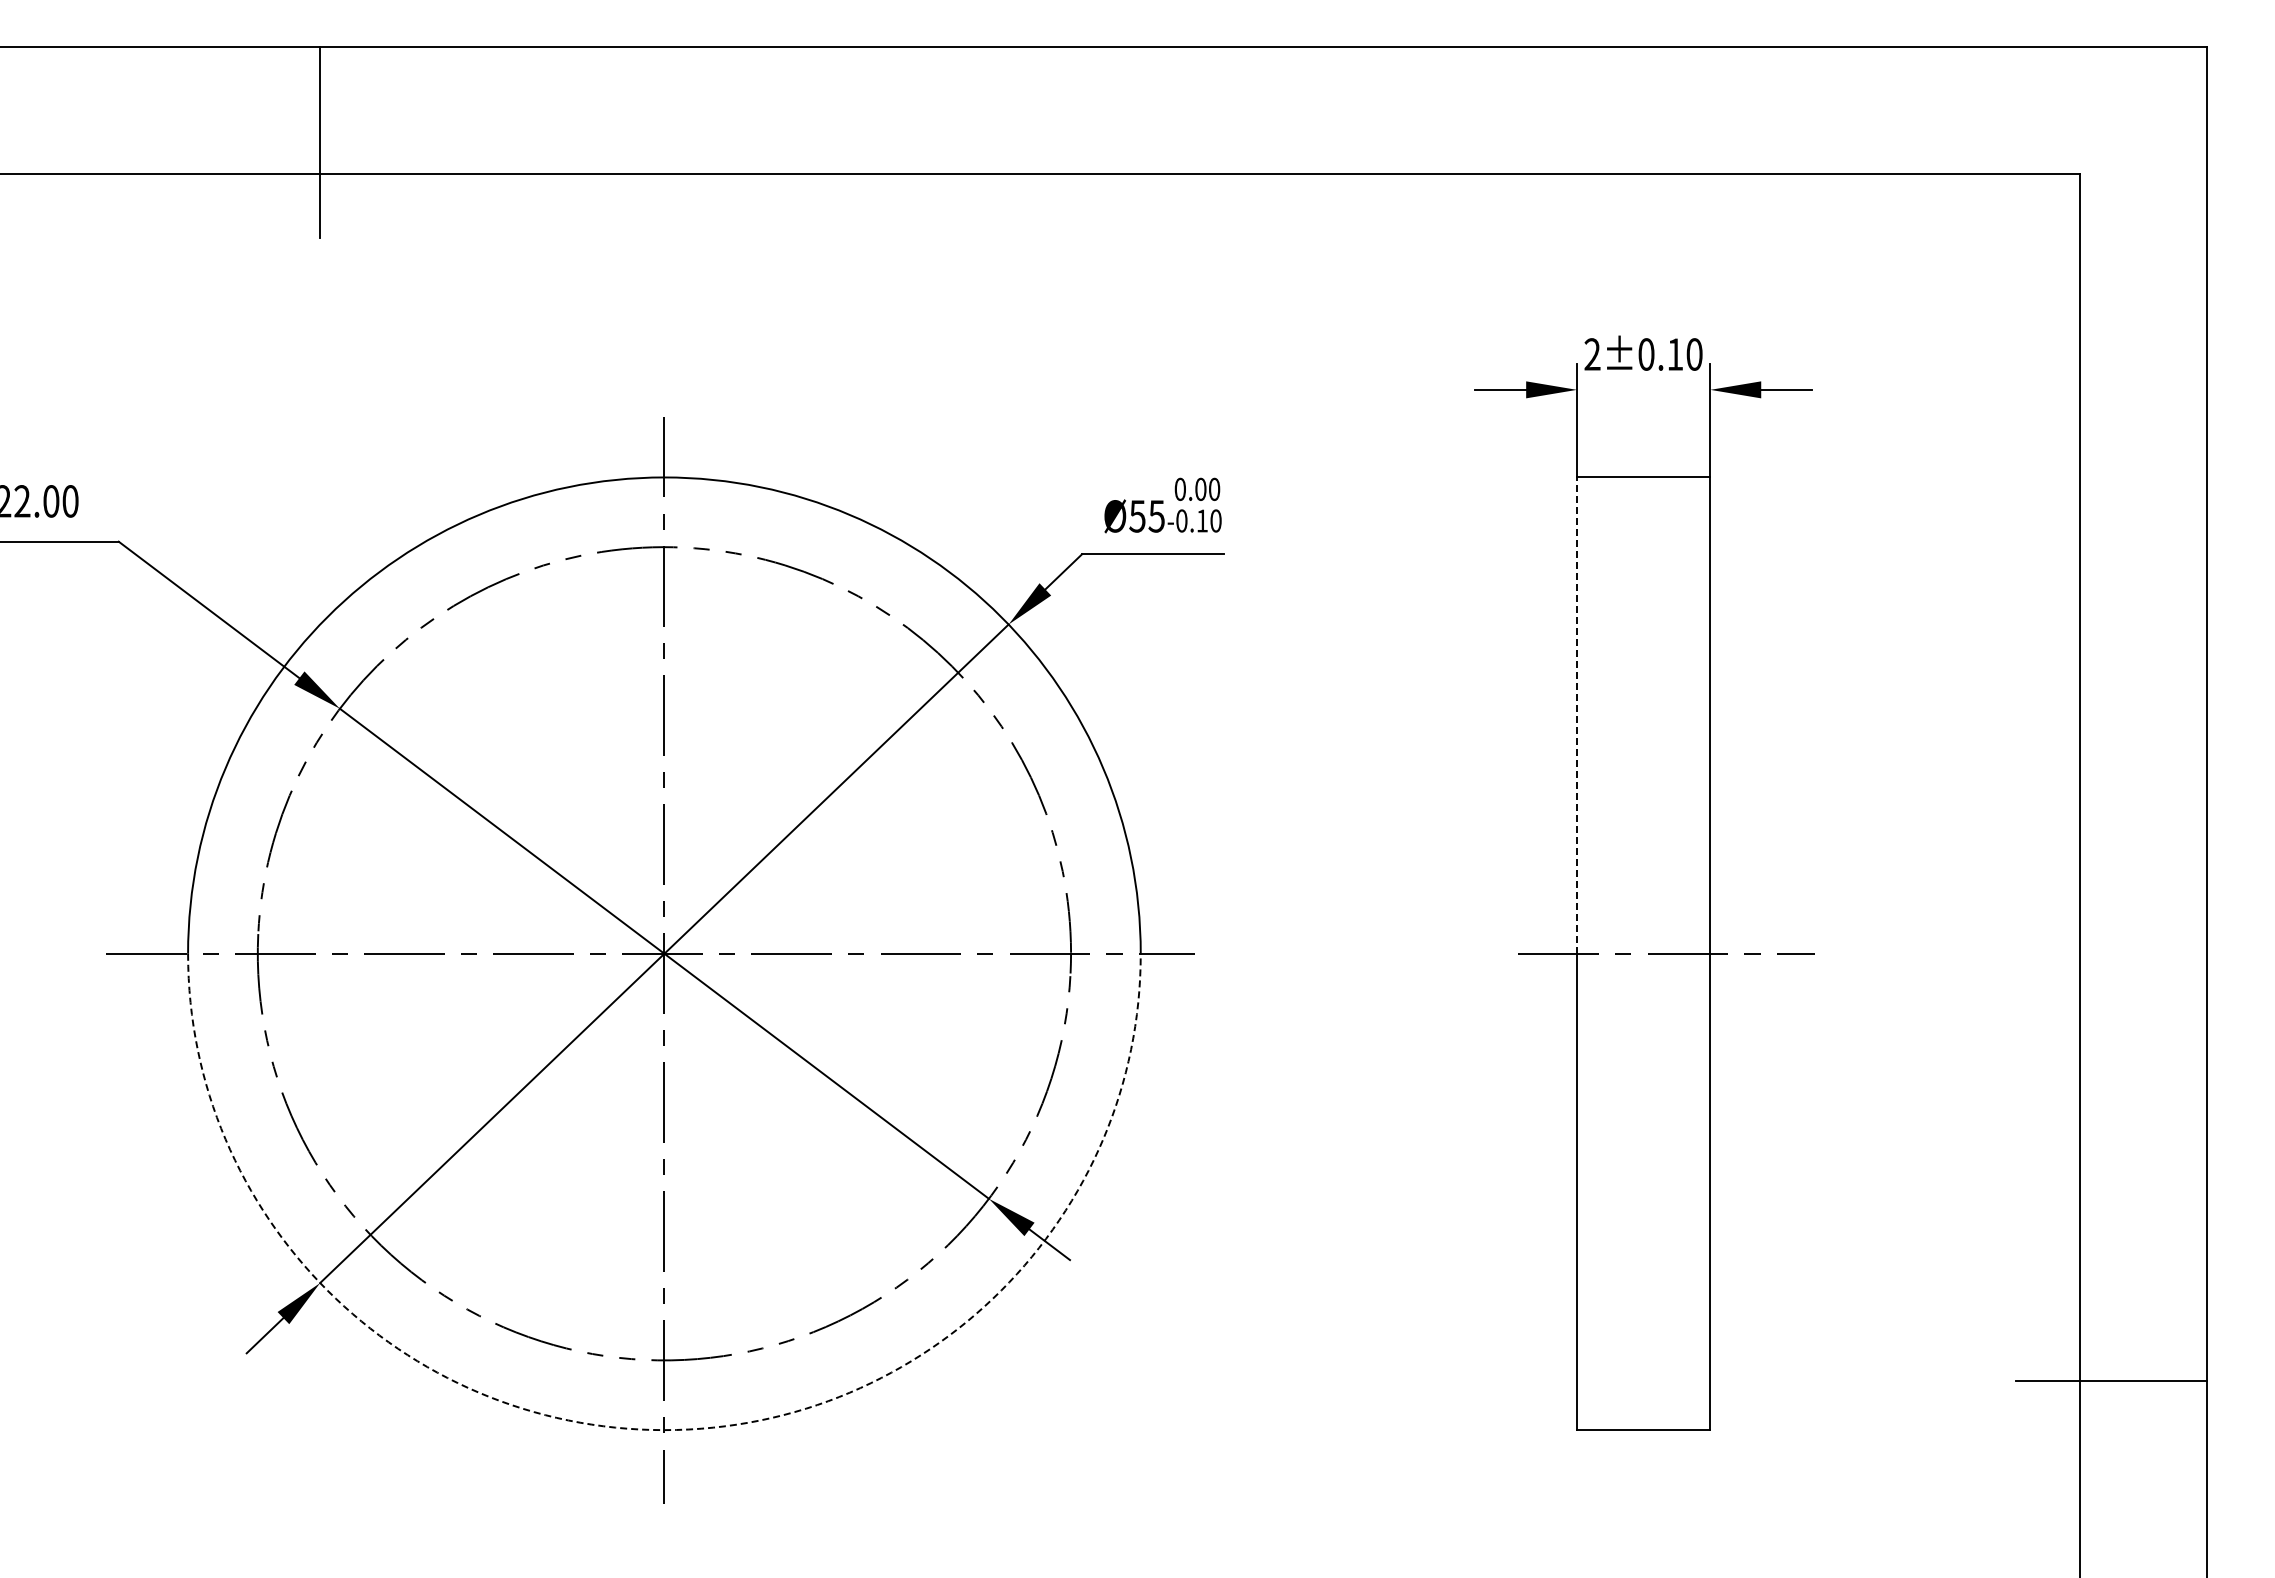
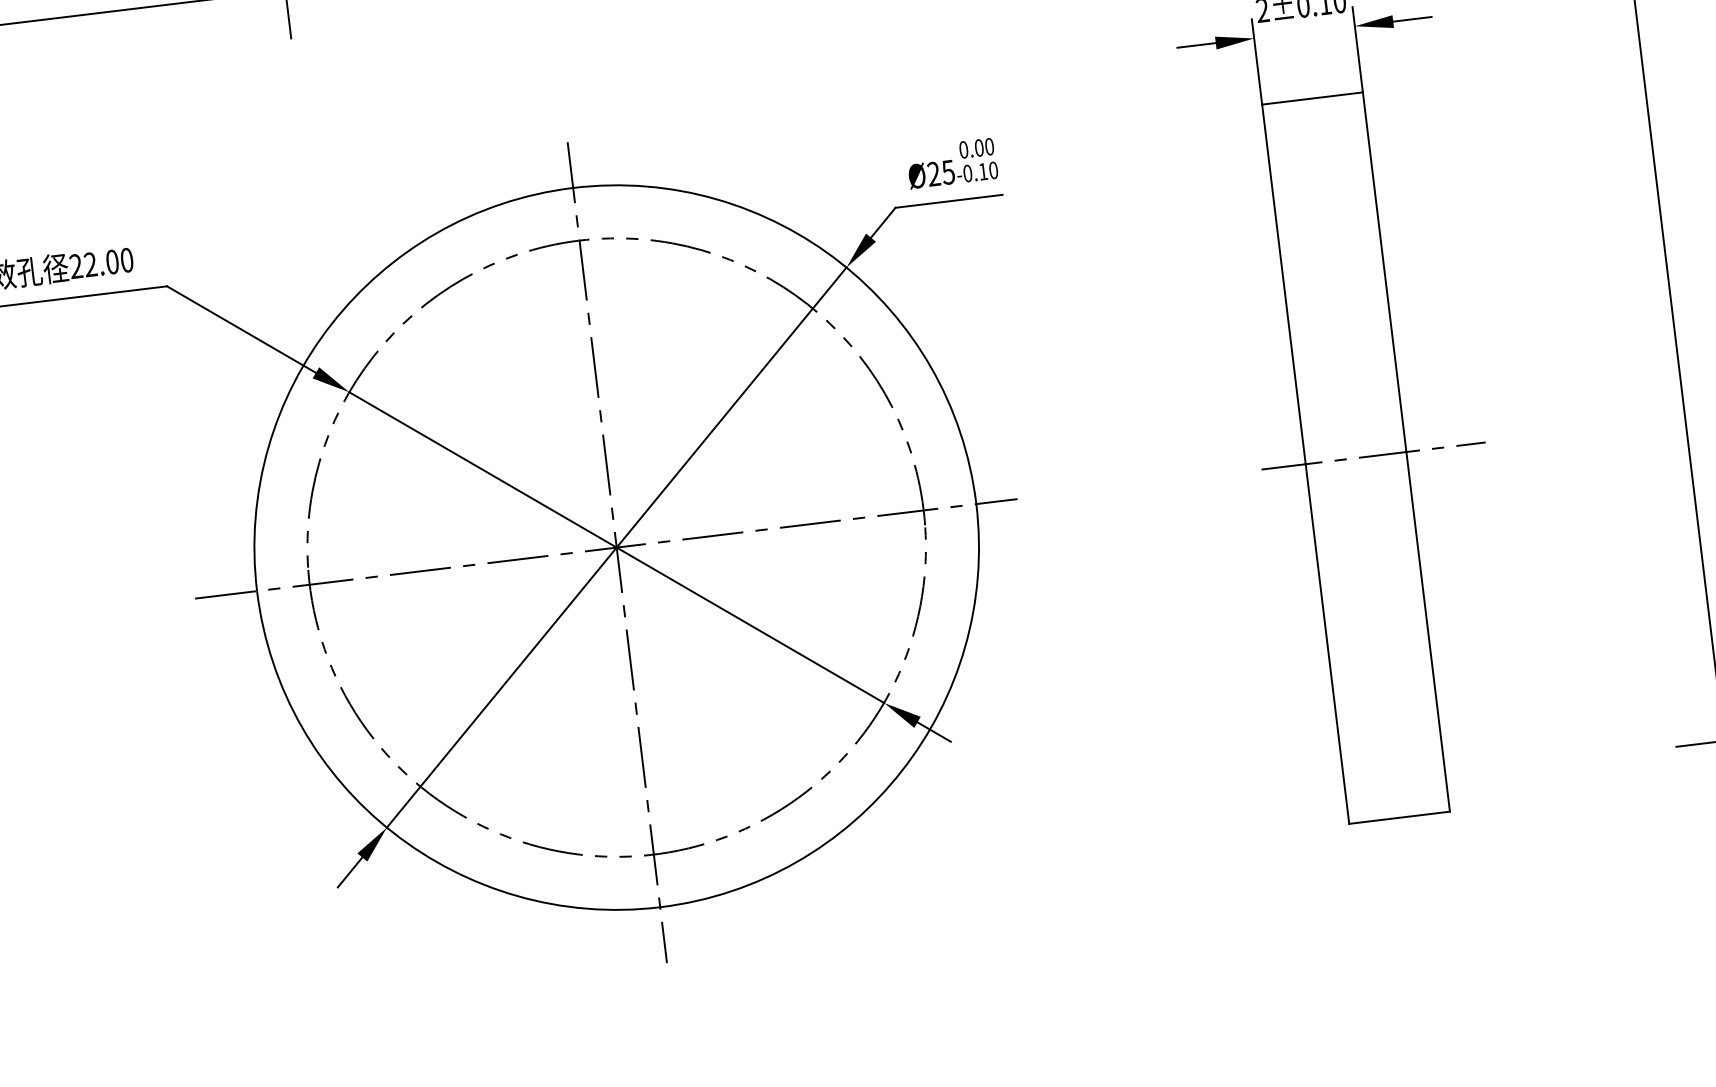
text: (1137, 516) -> (933, 174), Ø55 -> Ø25
line: (1576, 715) -> (1283, 284), dashed -> solid
arc: (664, 1430) -> (660, 907), dashed -> solid

